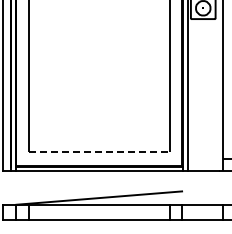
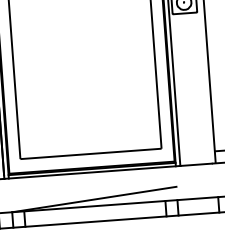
line: (99, 152) -> (91, 154), dashed -> solid

